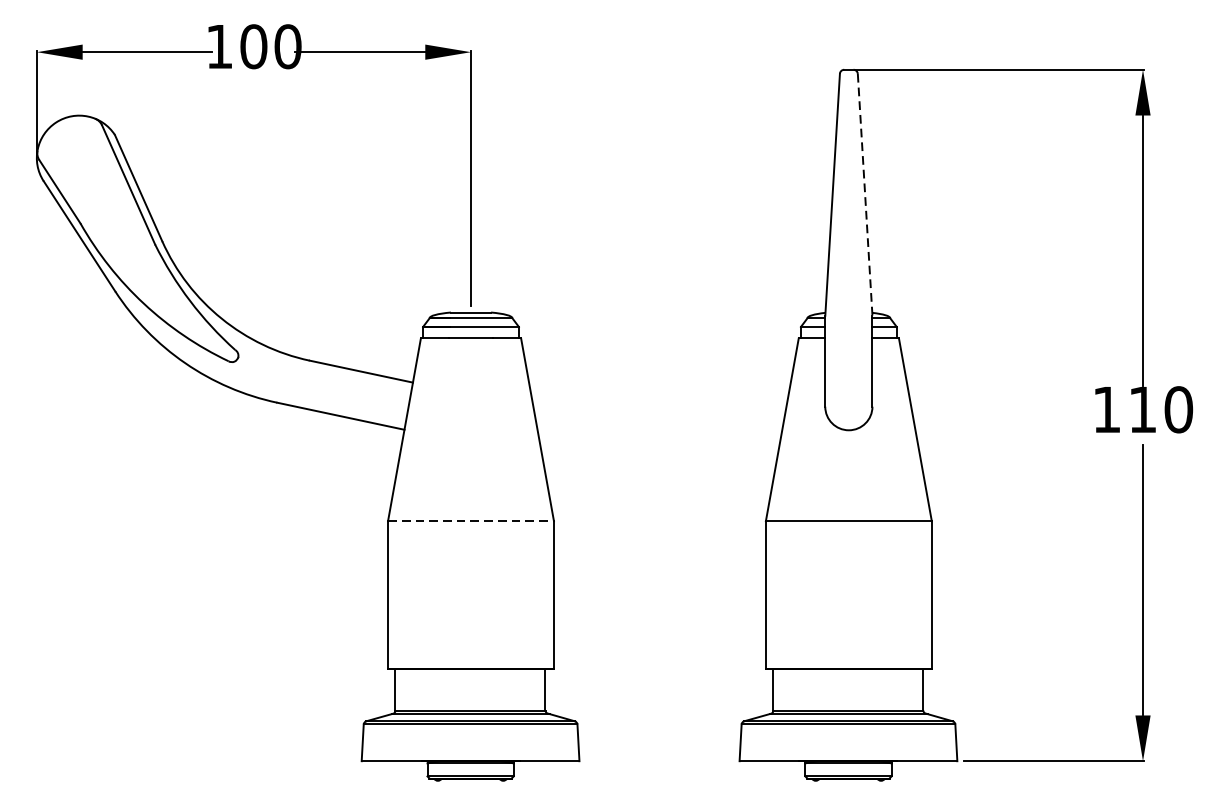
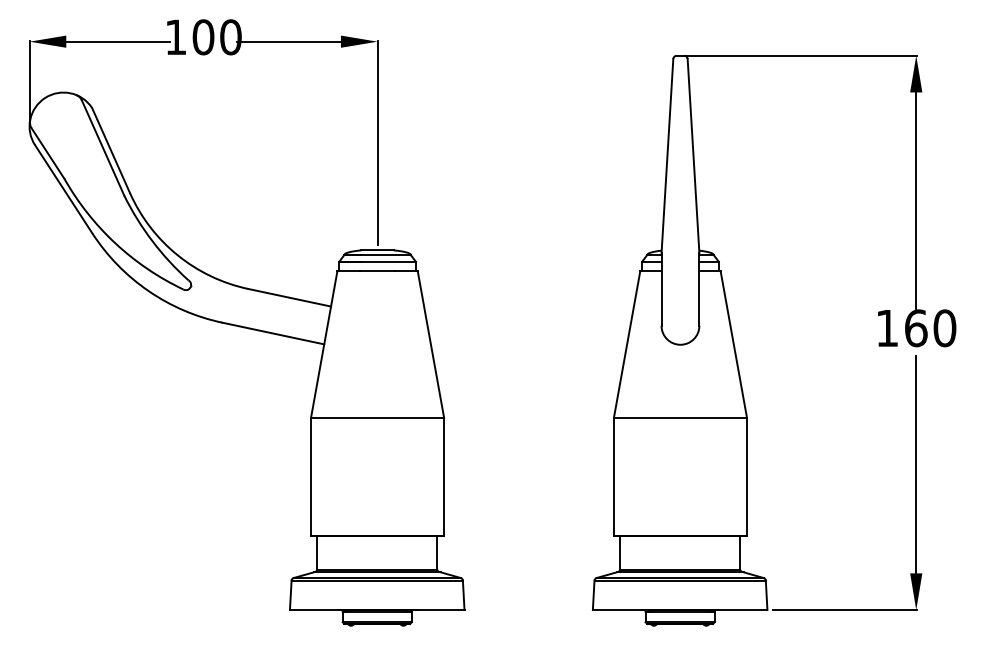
line: (865, 195) -> (693, 156), dashed -> solid
text: (1143, 409) -> (916, 328), 110 -> 160
line: (470, 521) -> (377, 417), dashed -> solid

